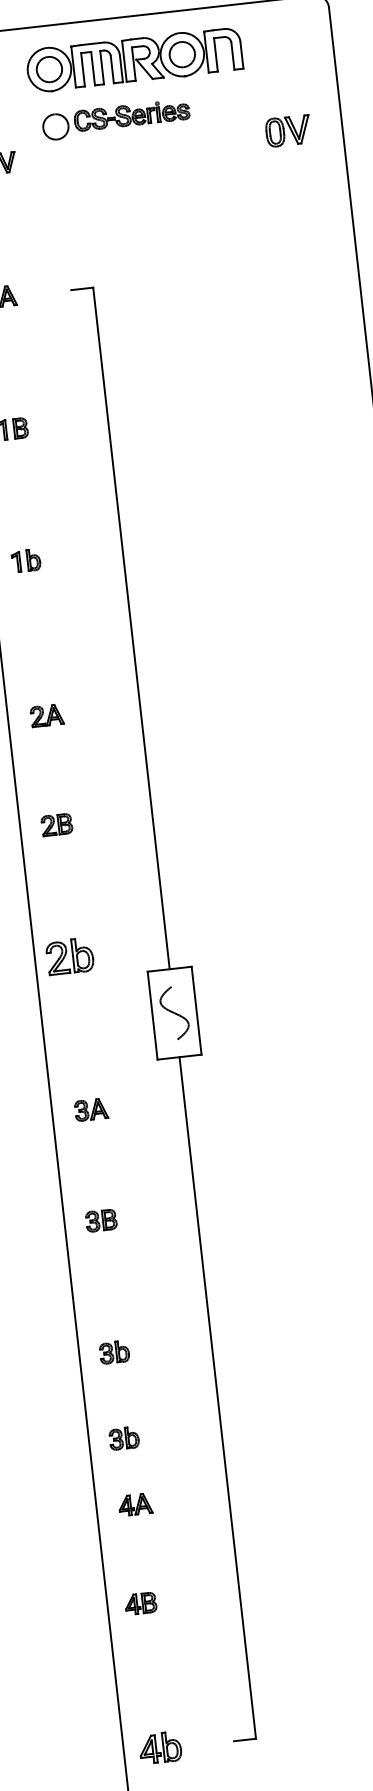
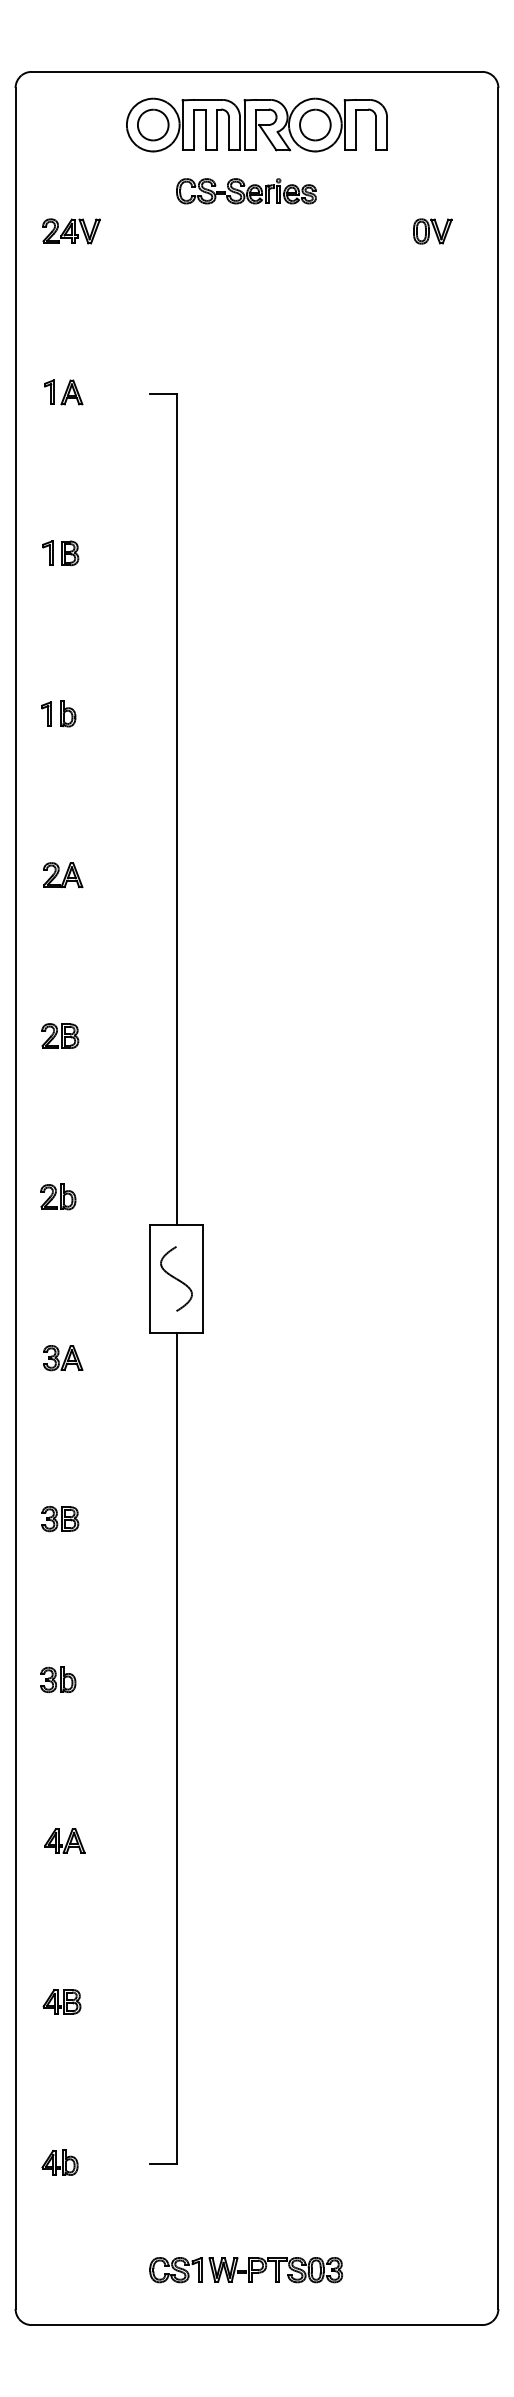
part: (56, 126) -> (153, 194), removed
part: (288, 131) -> (432, 231), size x0.71
part: (47, 715) -> (63, 875), moved
part: (70, 956) -> (58, 1196), size x0.62
part: (91, 1110) -> (63, 1358), moved
part: (124, 1438) -> (58, 1784), removed
part: (135, 1504) -> (64, 1840), moved
part: (140, 1603) -> (61, 2001), moved
part: (159, 1748) -> (59, 2162), size x0.71

